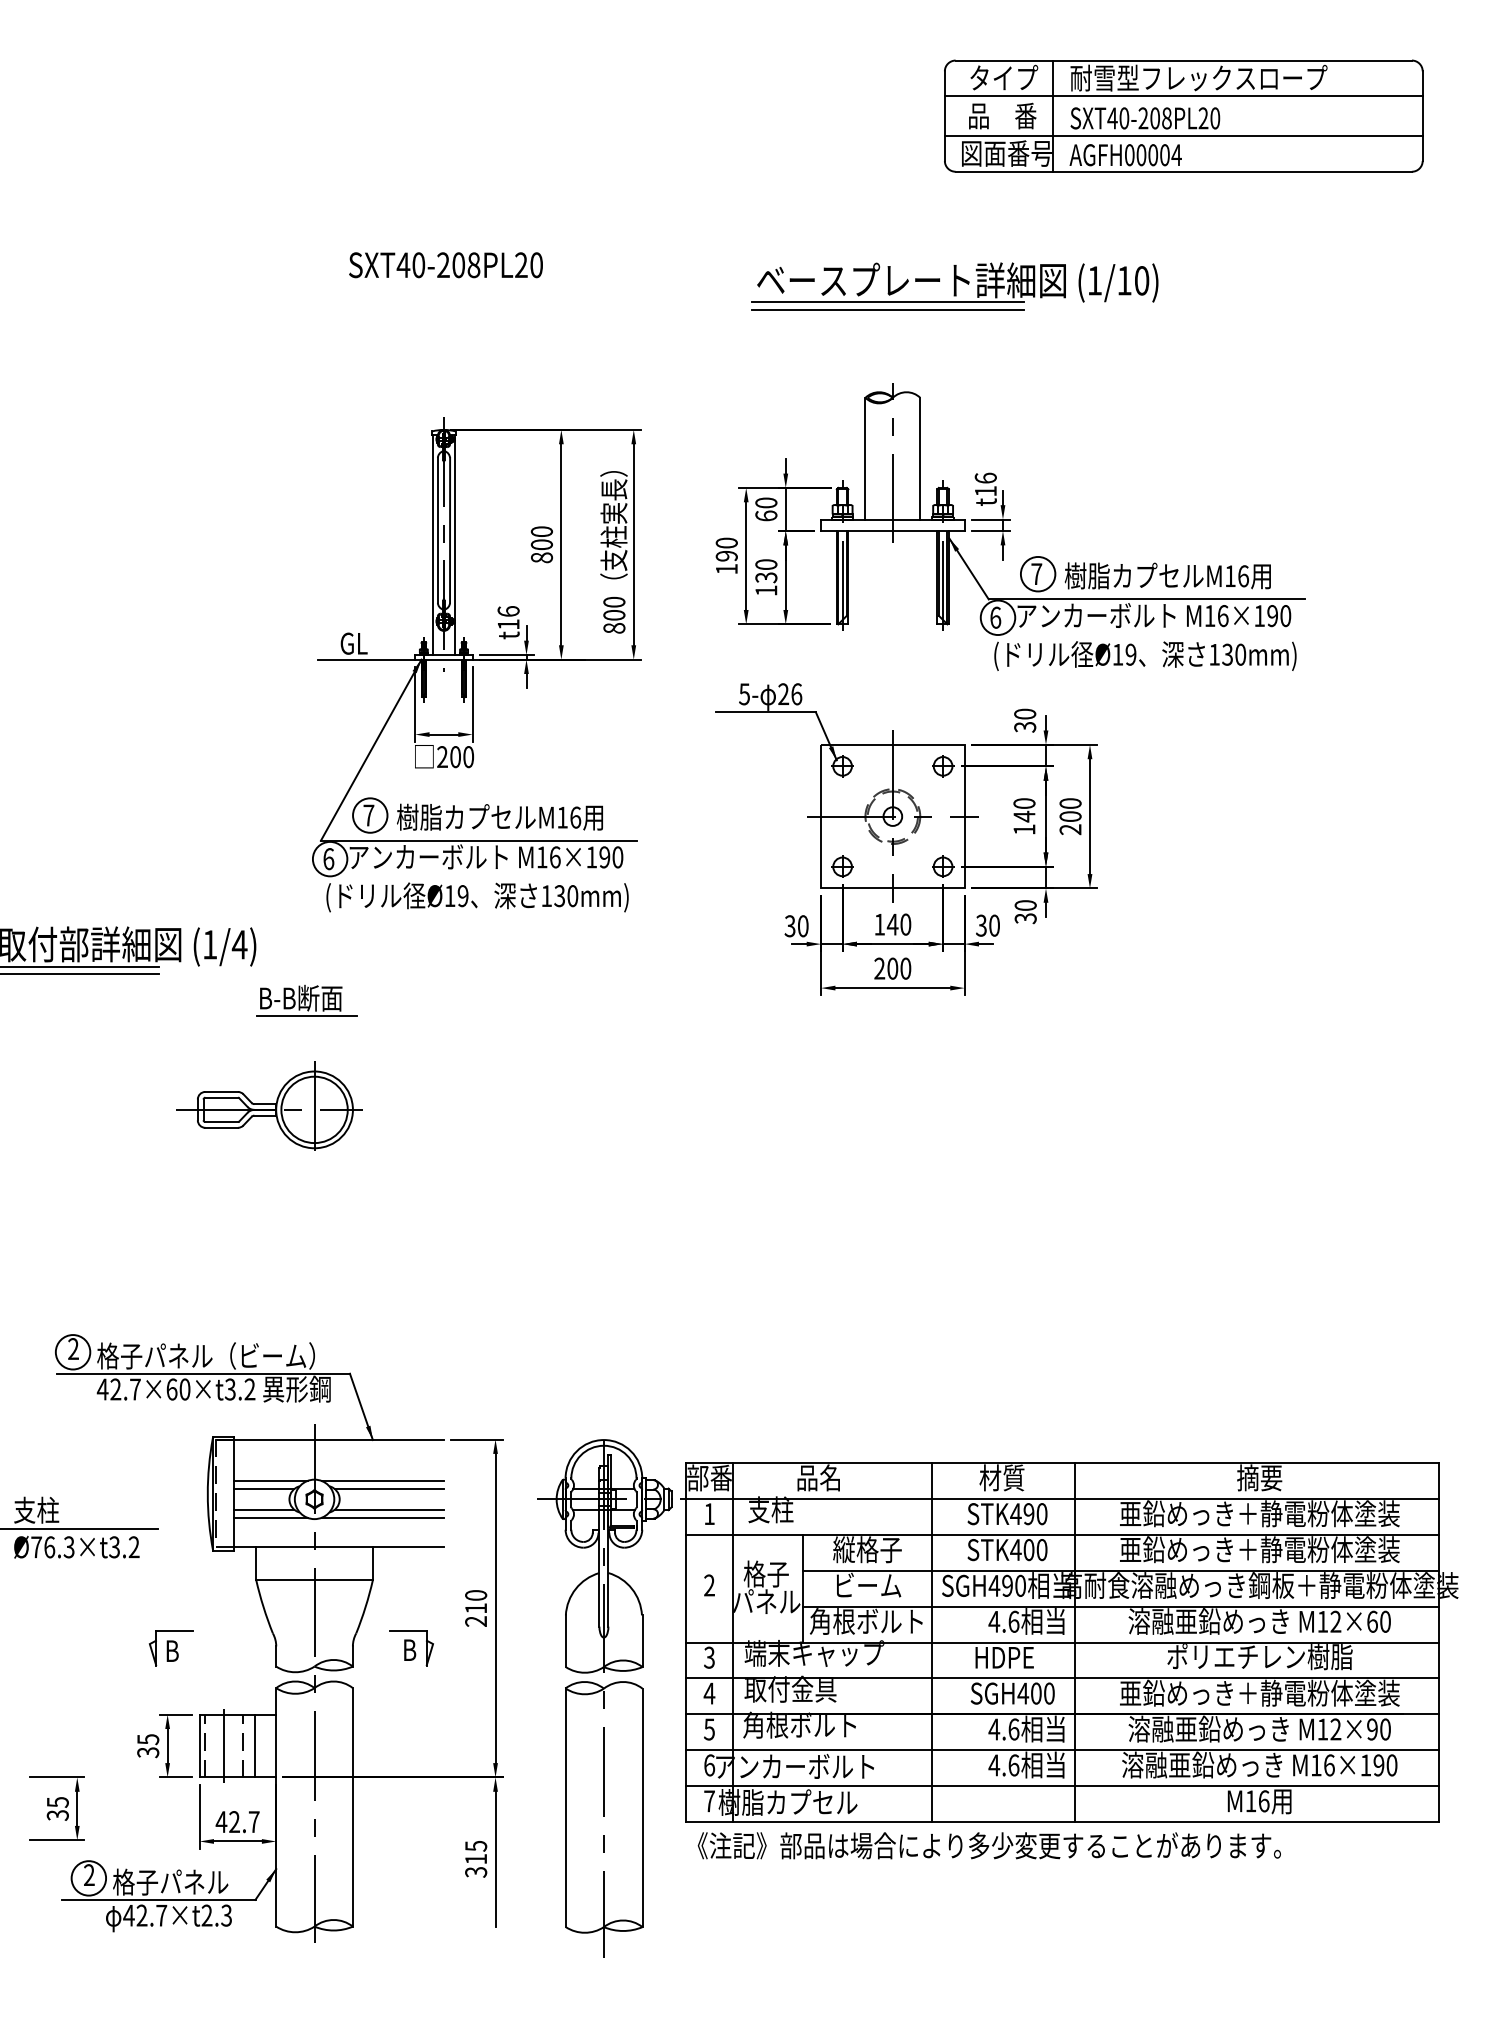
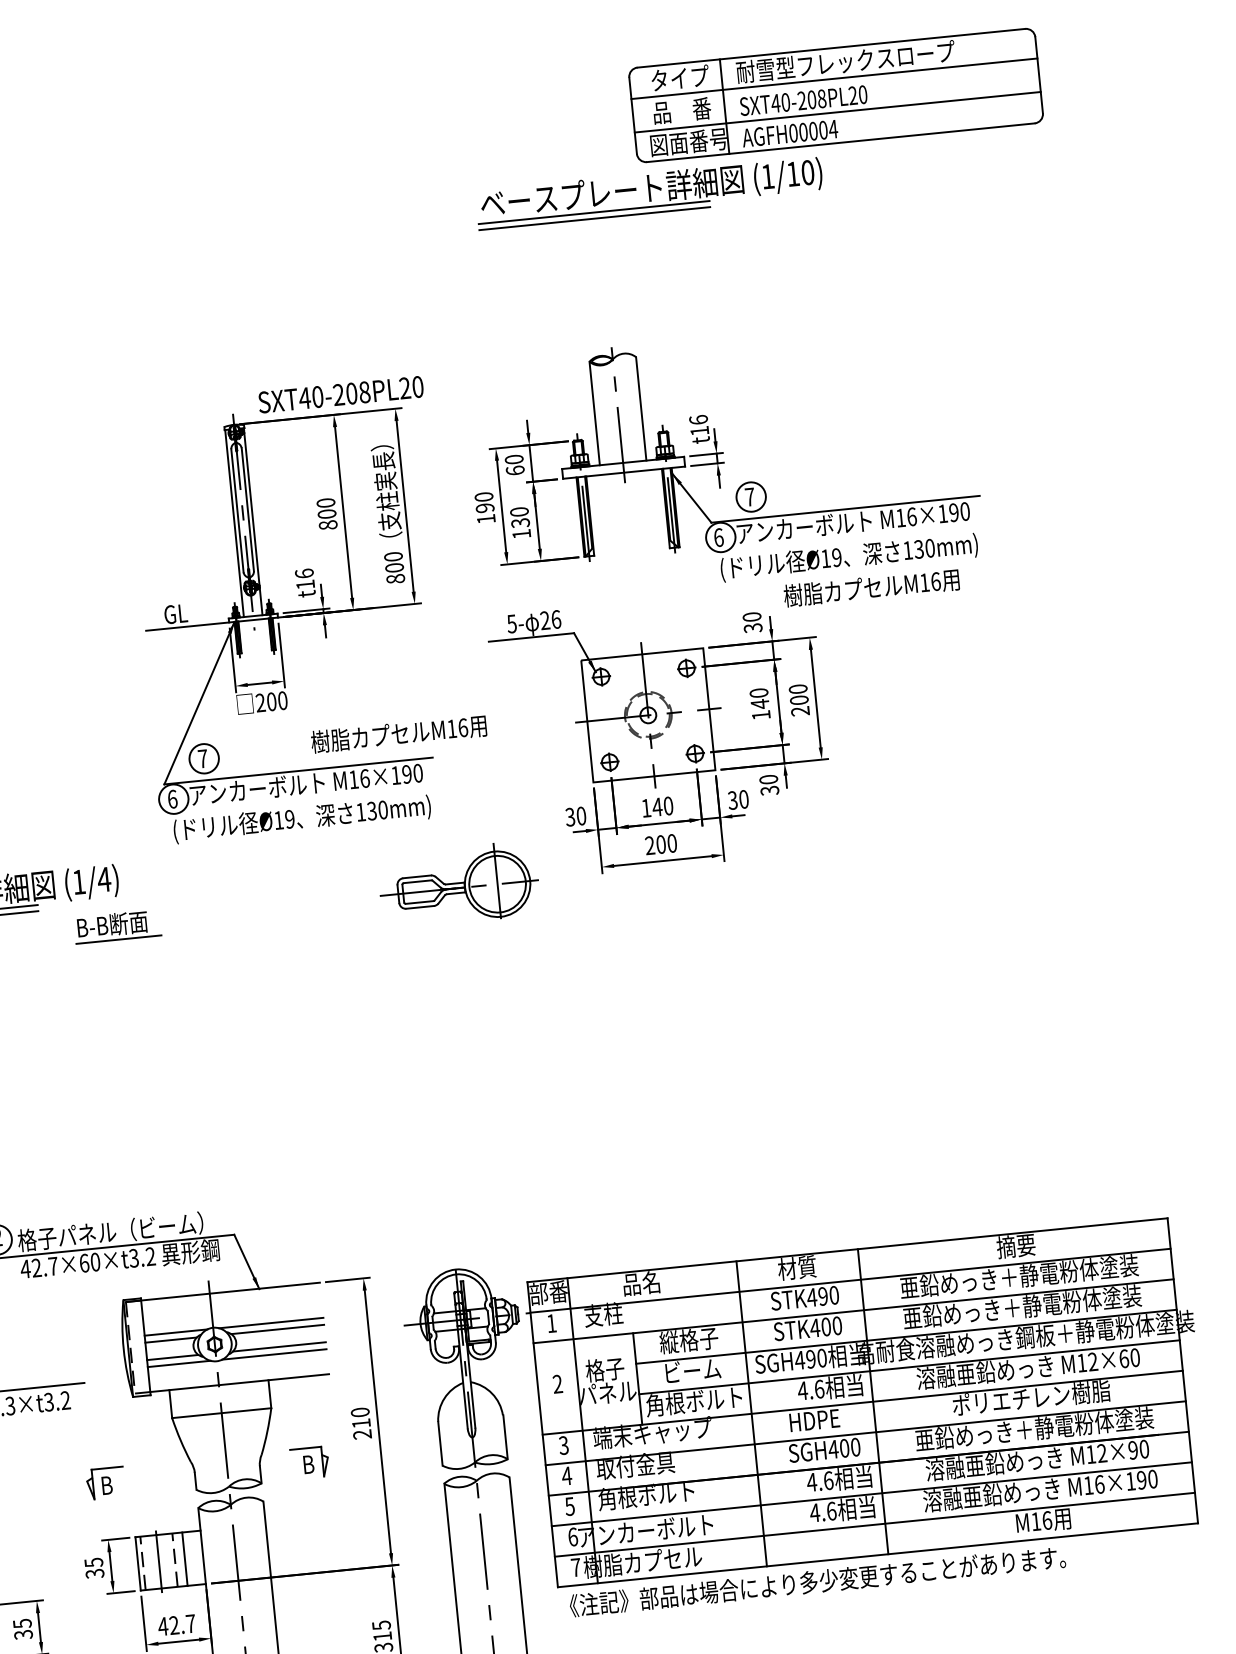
text: (445, 265) -> (340, 394), moved
part: (954, 286) -> (649, 193), moved
text: (1167, 575) -> (871, 587), moved
text: (499, 816) -> (398, 733), moved
part: (306, 1000) -> (117, 926), moved
part: (269, 1105) -> (458, 884), moved

